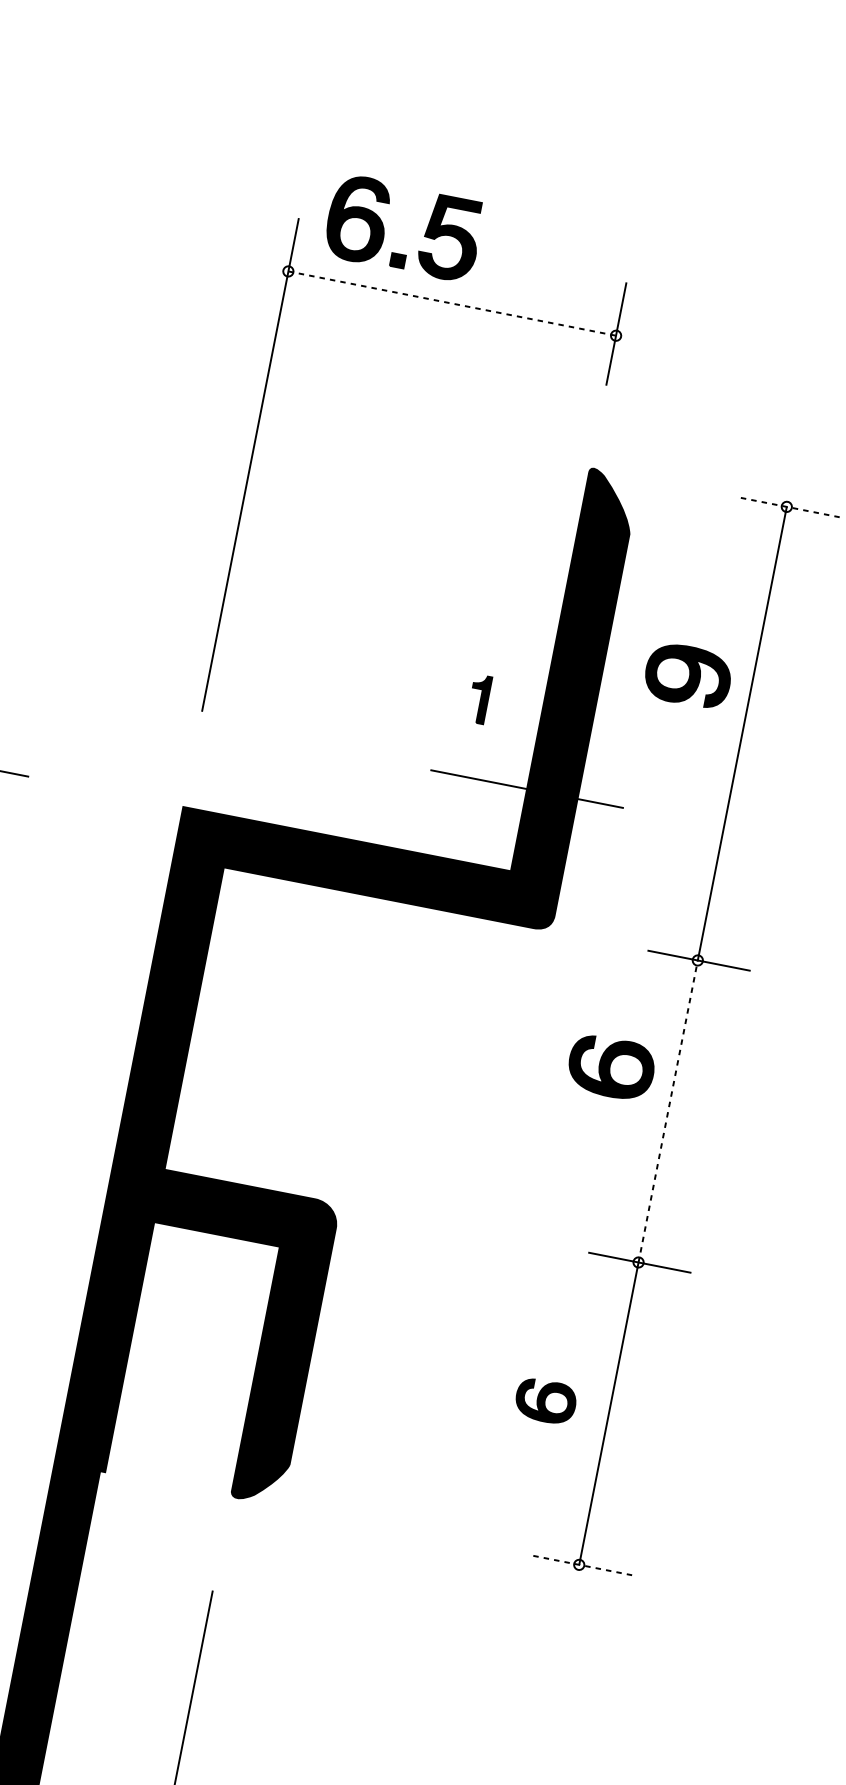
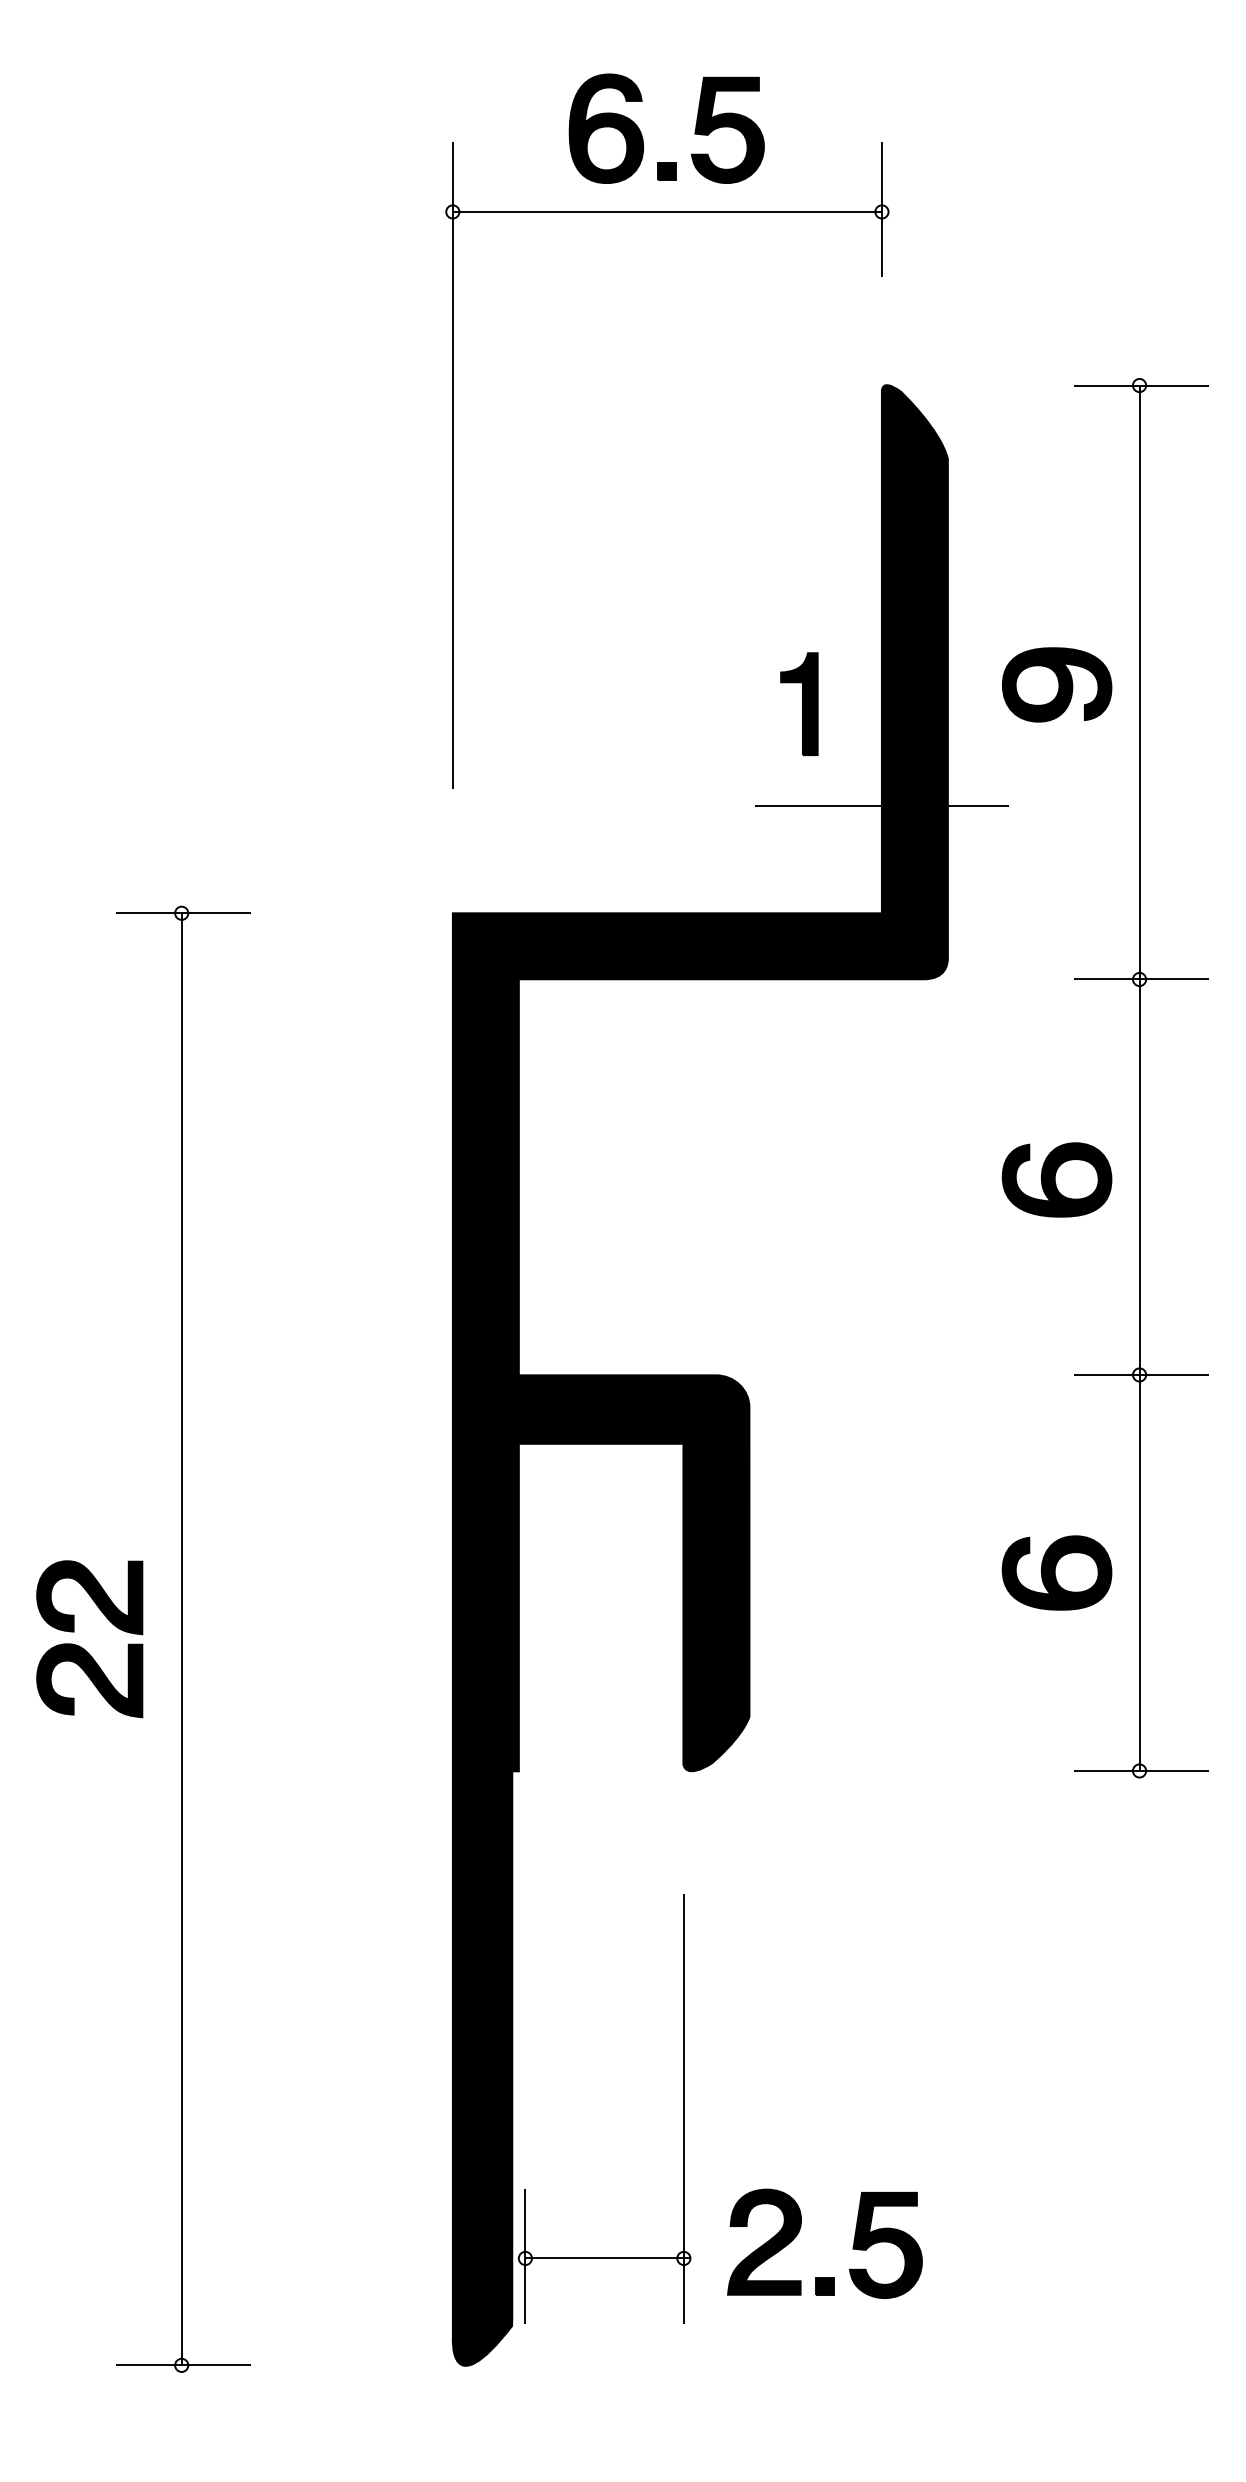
part: (384, 228) -> (642, 134), moved
line: (452, 303) -> (667, 211), dashed -> solid
line: (788, 507) -> (1141, 385), dashed -> solid
part: (688, 675) -> (1057, 684), moved
part: (479, 698) -> (799, 703), size x1.67
part: (611, 1067) -> (1056, 1179), moved
line: (668, 1111) -> (1139, 1177), dashed -> solid
part: (545, 1400) -> (1056, 1572), size x1.43
line: (580, 1564) -> (1141, 1770), dashed -> solid

